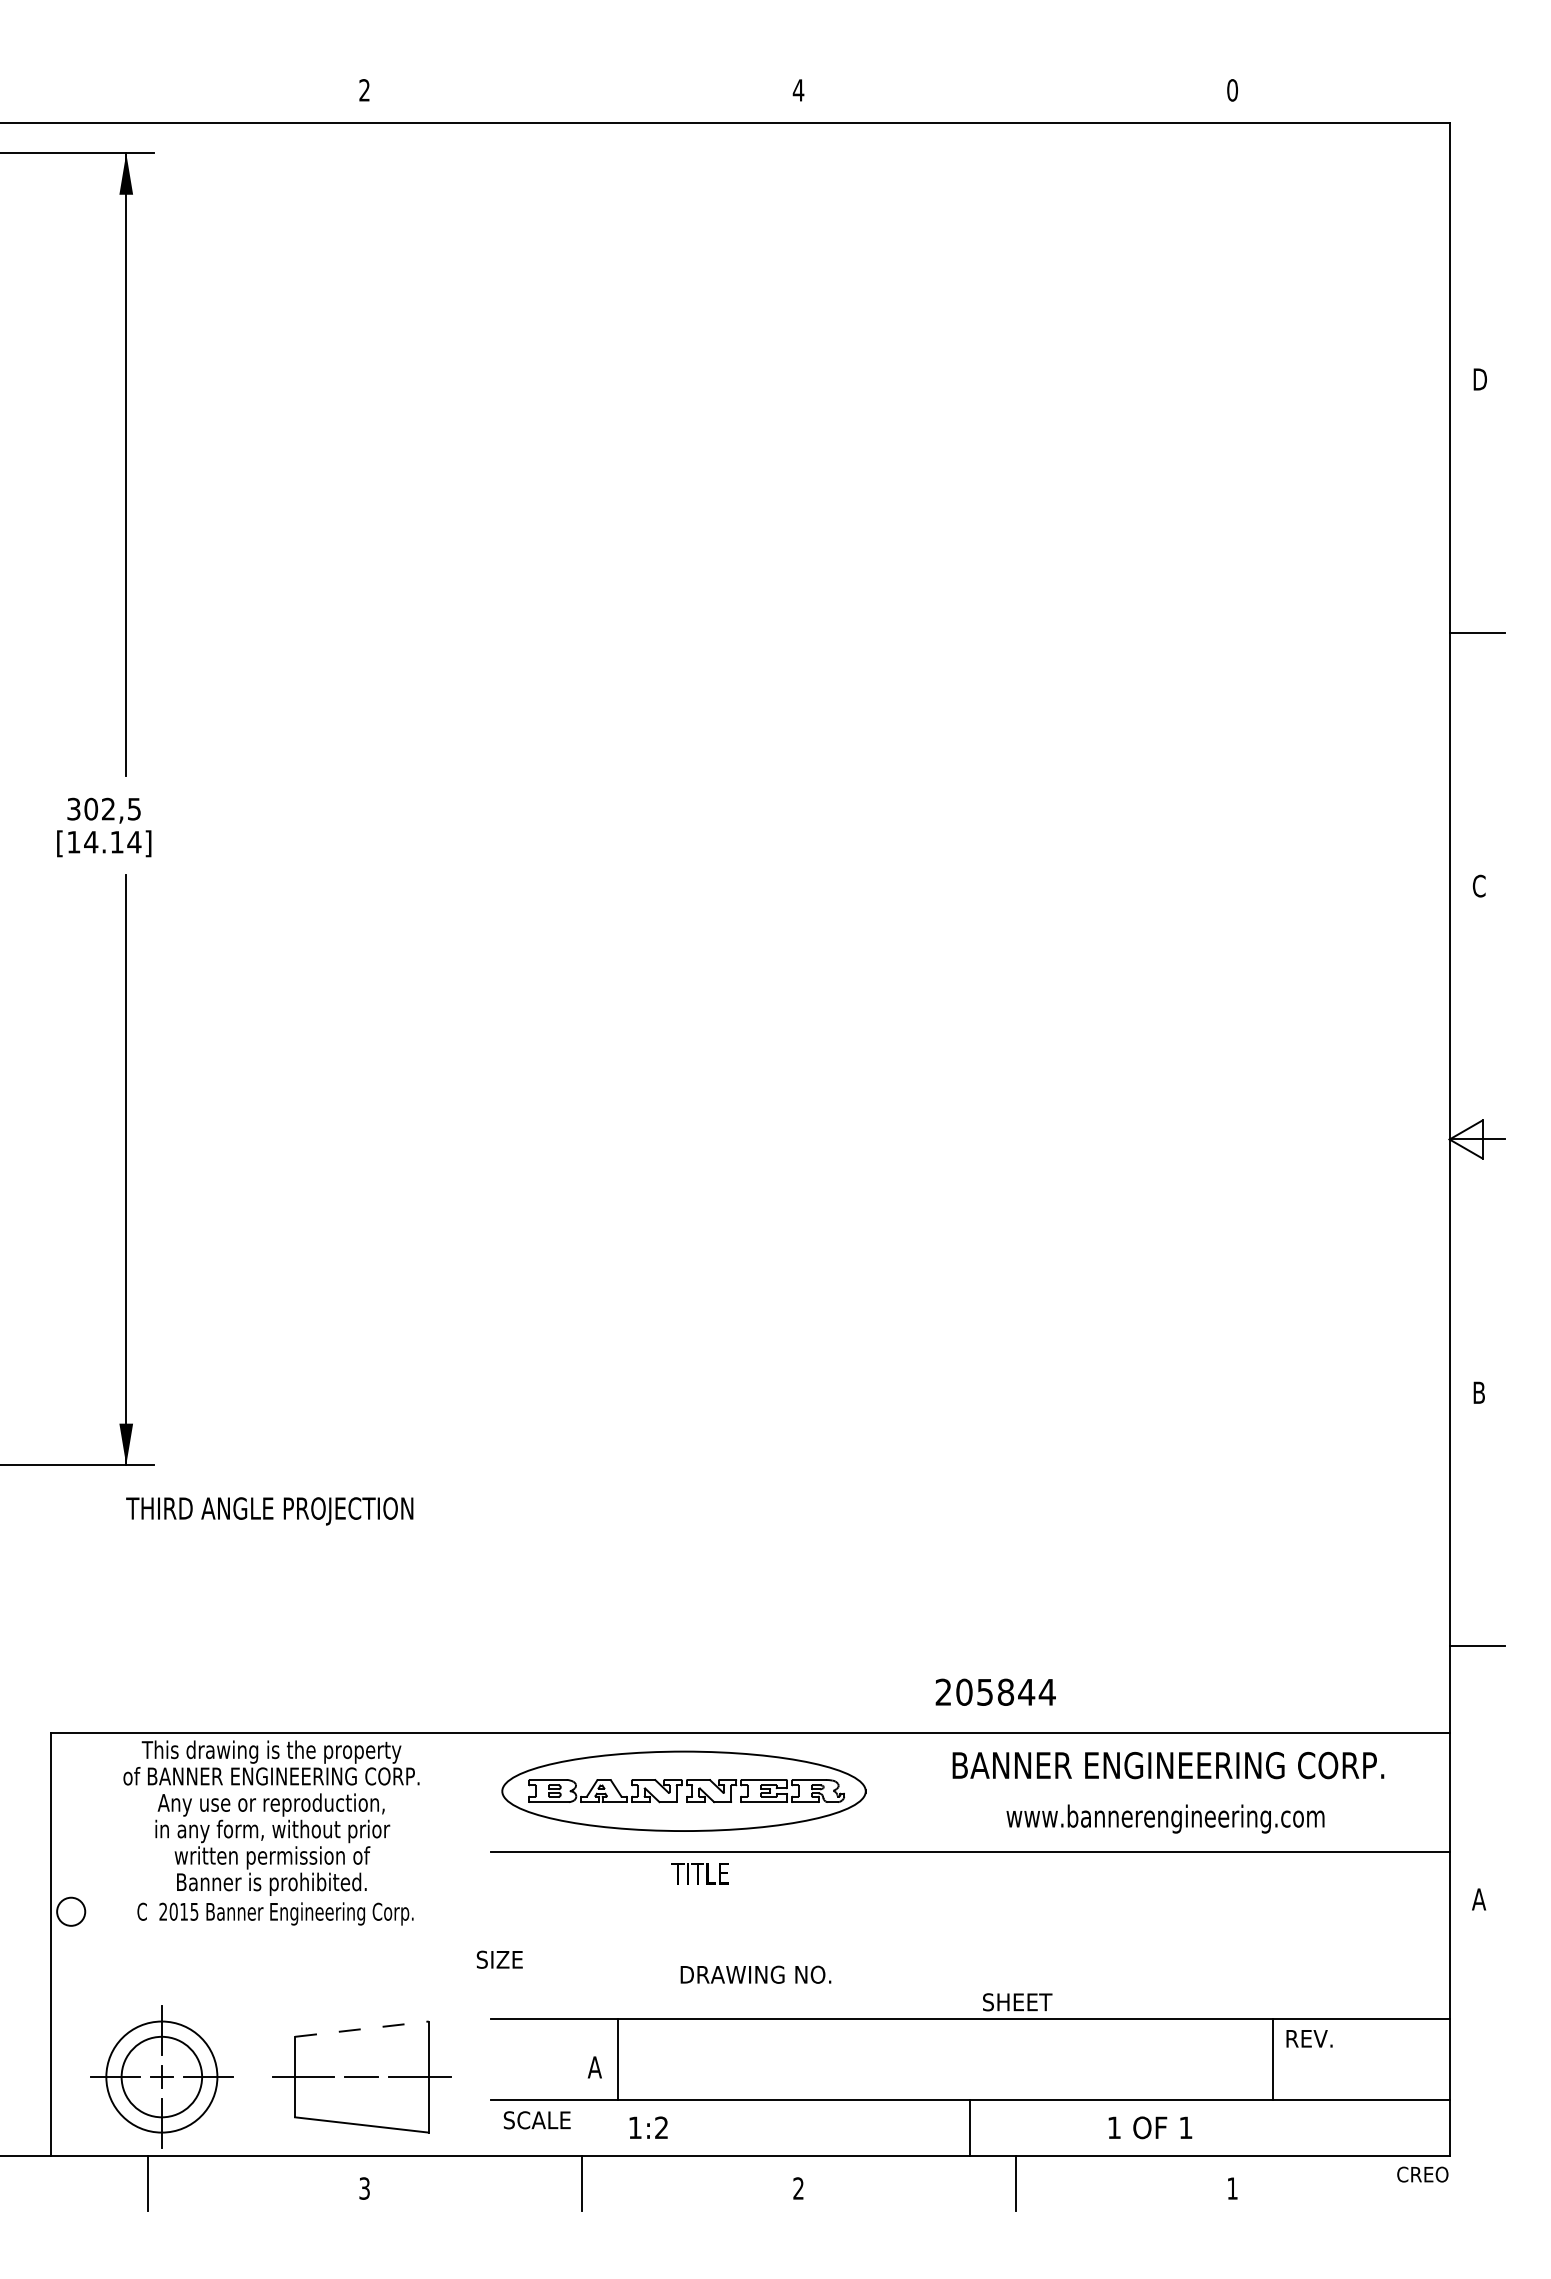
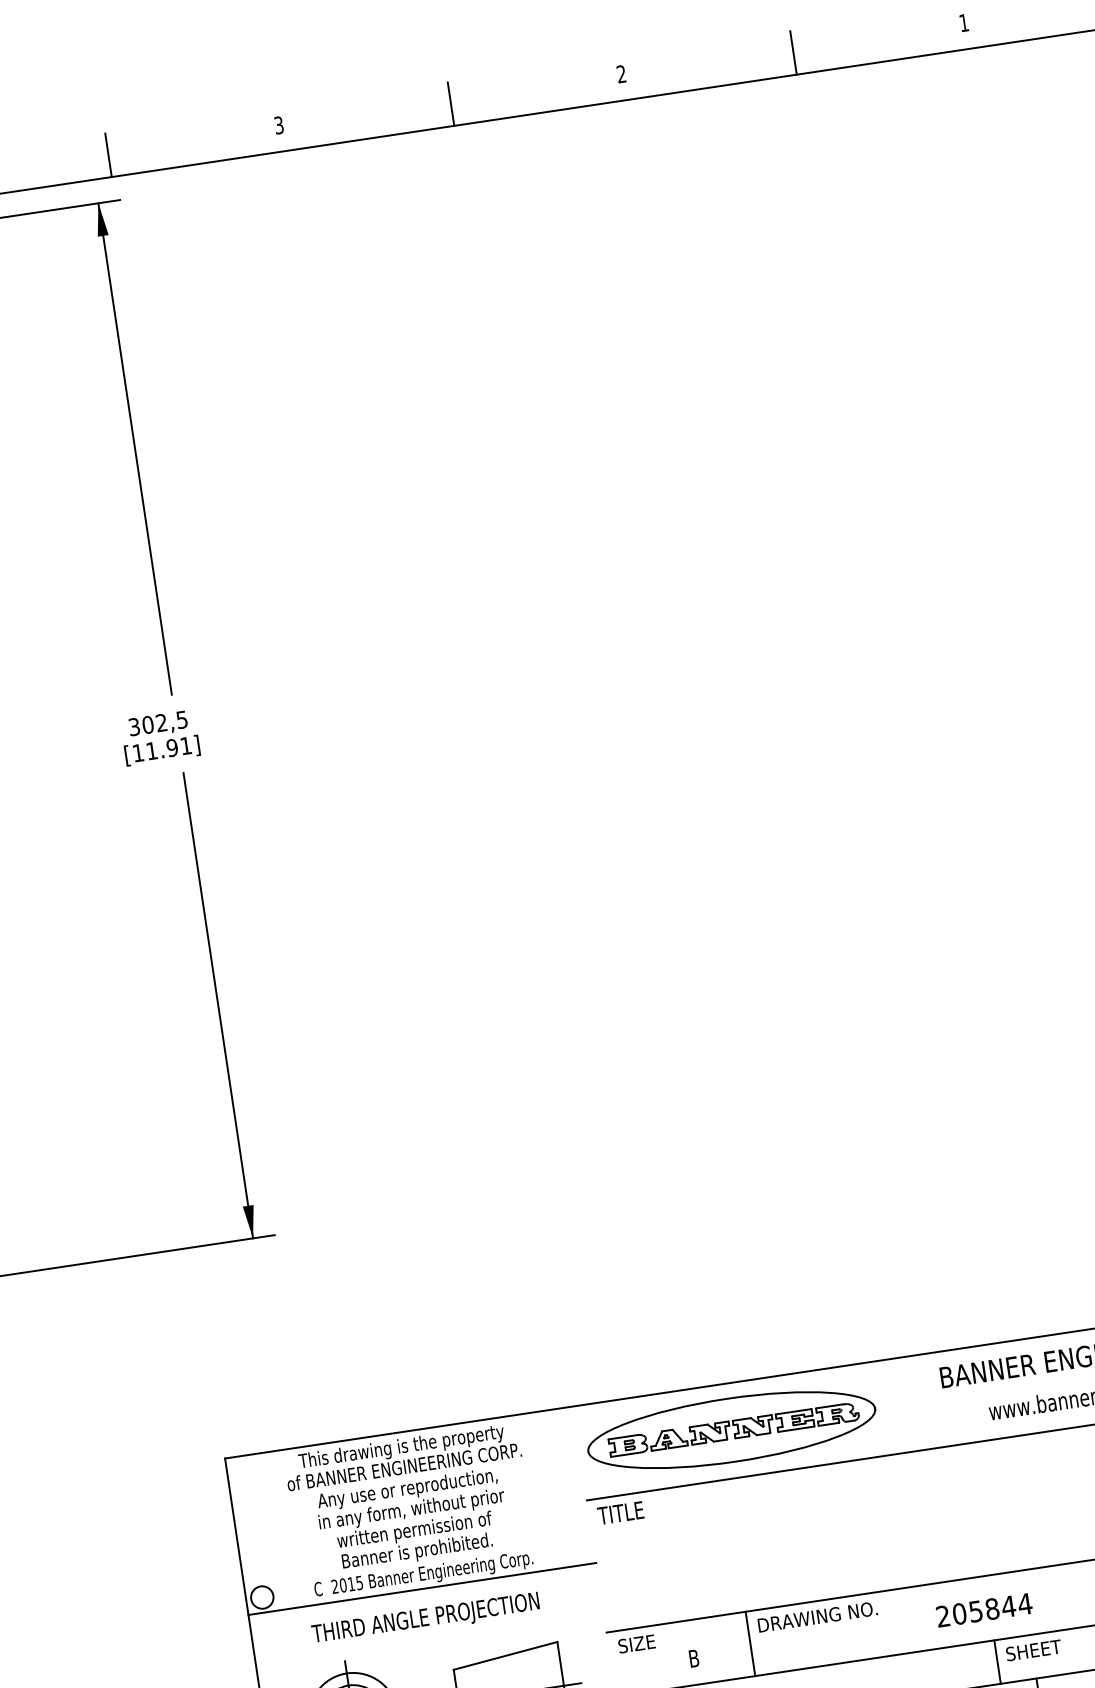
text: (364, 90) -> (278, 125), 2 -> 3
text: (798, 90) -> (621, 74), 4 -> 2
text: (1232, 90) -> (964, 23), 0 -> 1
line: (147, 95) -> (108, 155), added
line: (581, 95) -> (450, 103), added
line: (1015, 95) -> (793, 52), added
text: (112, 841) -> (168, 747), [14.14] -> [11.91]
text: (269, 1511) -> (425, 1619), moved
text: (995, 1691) -> (984, 1609), moved
text: (699, 1873) -> (620, 1513), moved
line: (270, 1930) -> (421, 1588), added
text: (499, 1959) -> (636, 1643), moved
text: (755, 1974) -> (817, 1616), moved
text: (1017, 2002) -> (1033, 1650), moved
line: (362, 2029) -> (506, 1656), dashed -> solid
line: (617, 2059) -> (750, 1643), moved
text: (594, 2067) -> (693, 1658), A -> B

